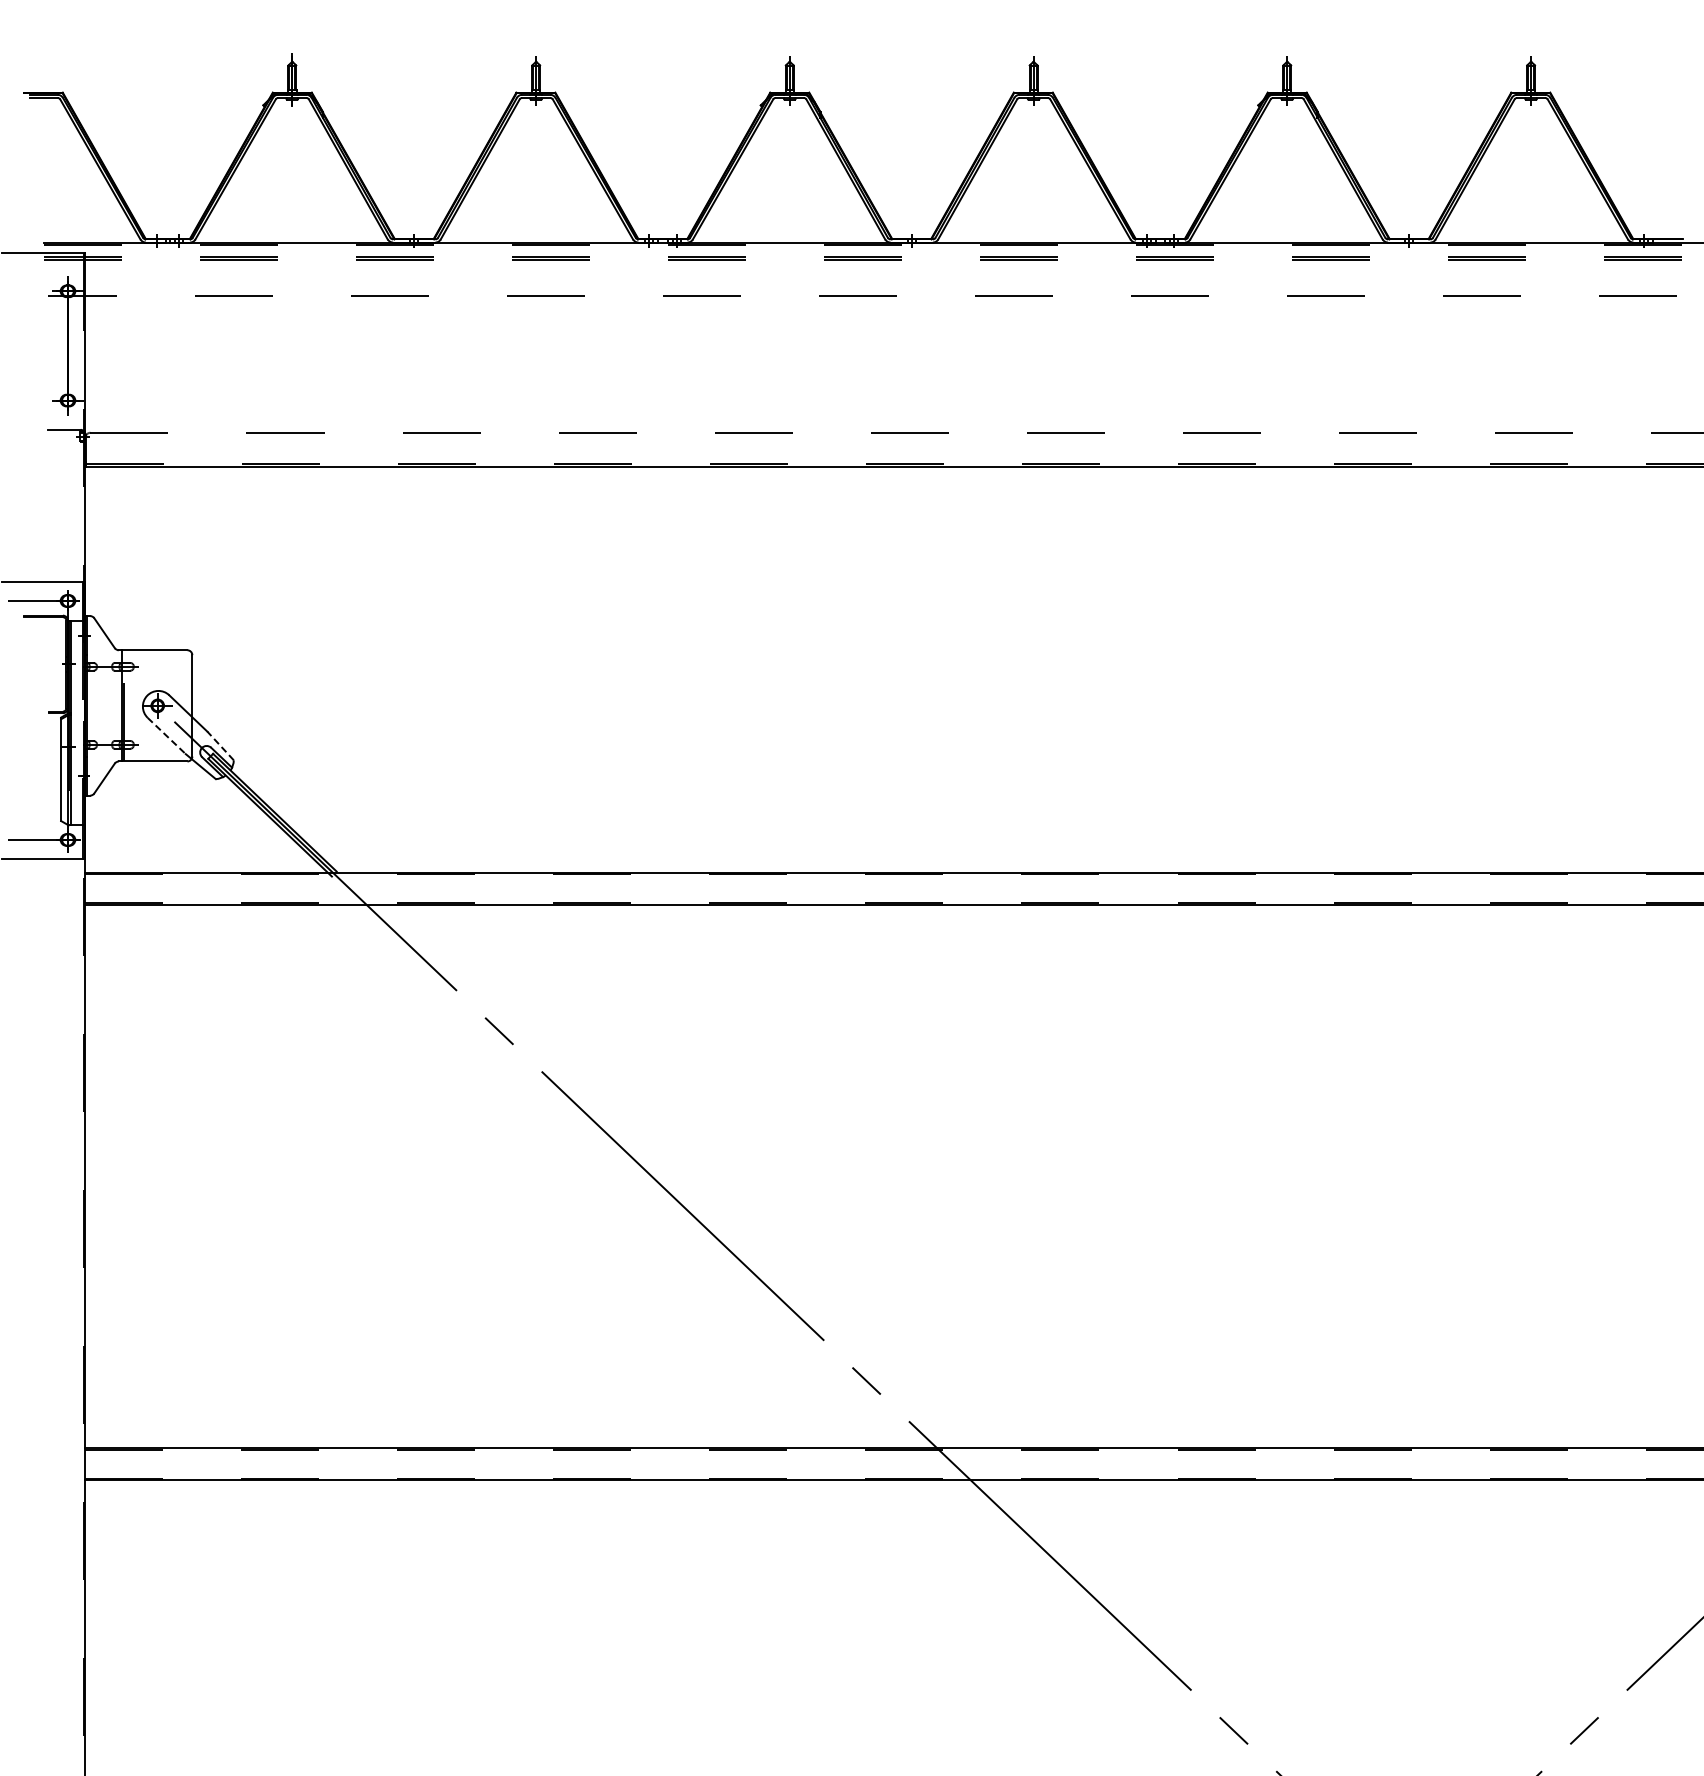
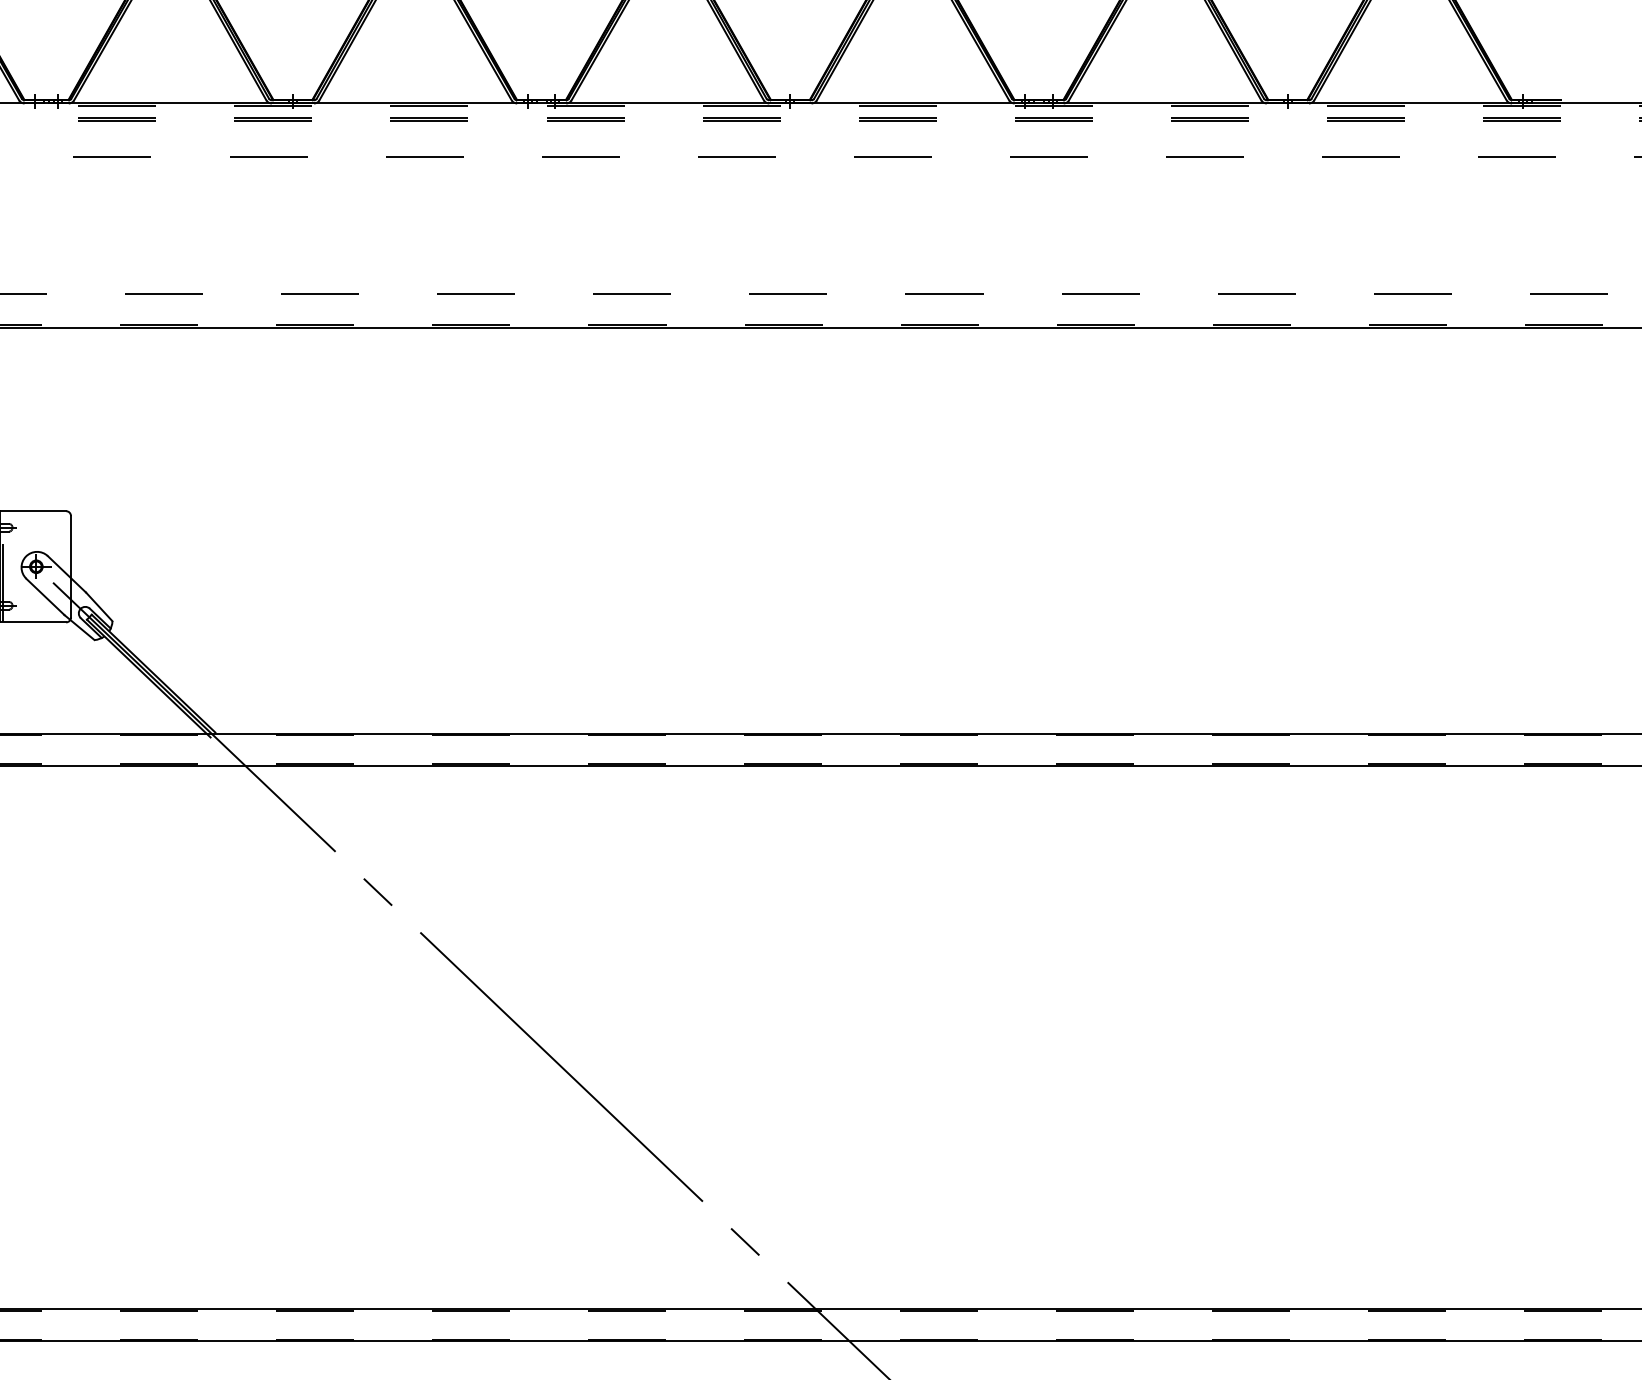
line: (167, 736) -> (46, 597), dashed -> solid
line: (220, 745) -> (99, 606), dashed -> solid

